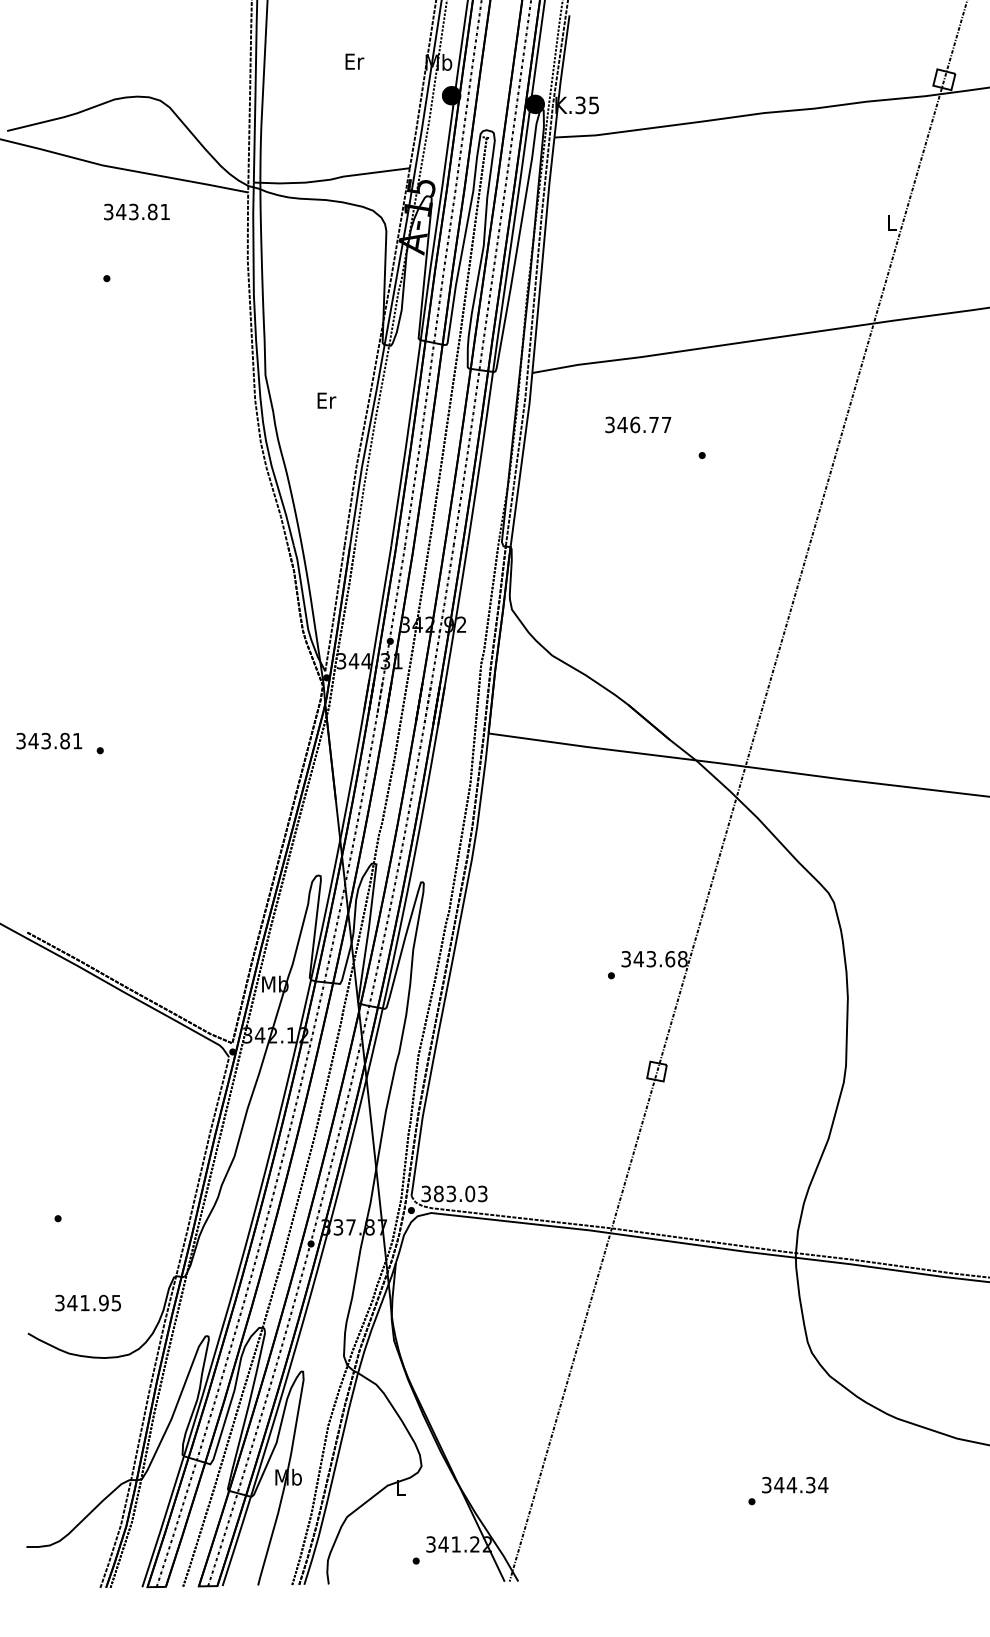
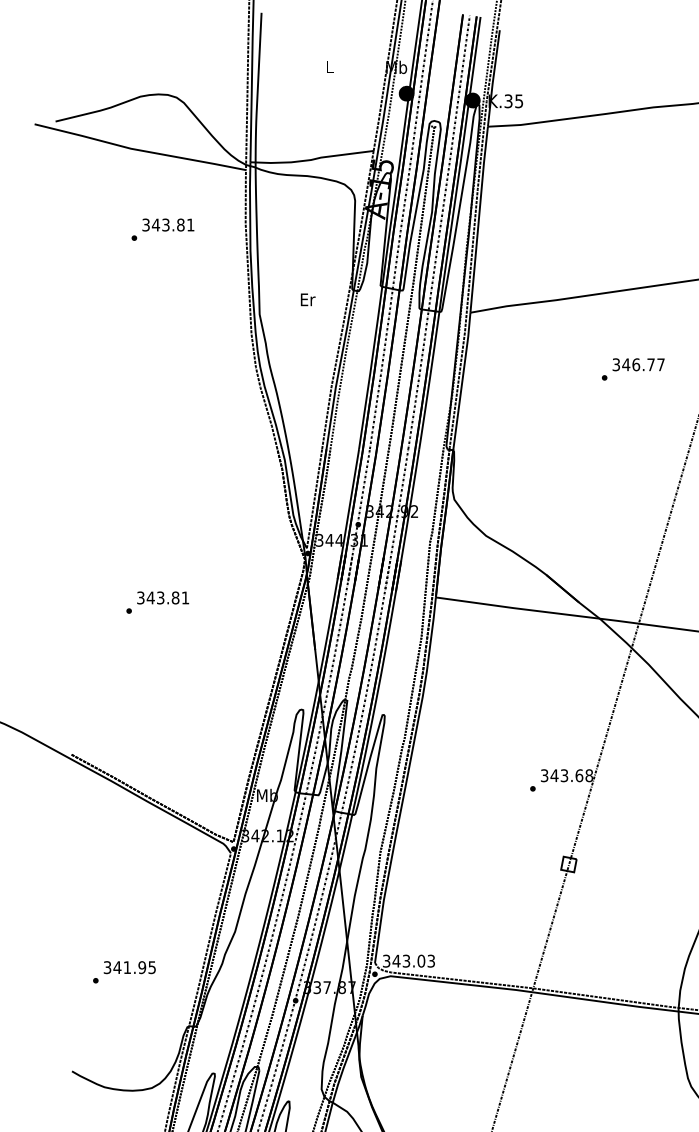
text: (354, 61) -> (329, 66), Er -> L
text: (136, 211) -> (168, 224), moved
text: (326, 400) -> (307, 299), moved
text: (638, 424) -> (638, 364), moved
text: (49, 740) -> (163, 597), moved
text: (438, 1193) -> (396, 960), 383.03 -> 343.03
text: (87, 1302) -> (129, 967), moved

